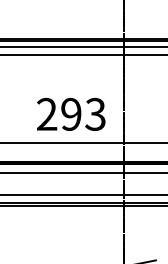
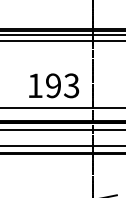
text: (45, 113) -> (34, 85), 293 -> 193

